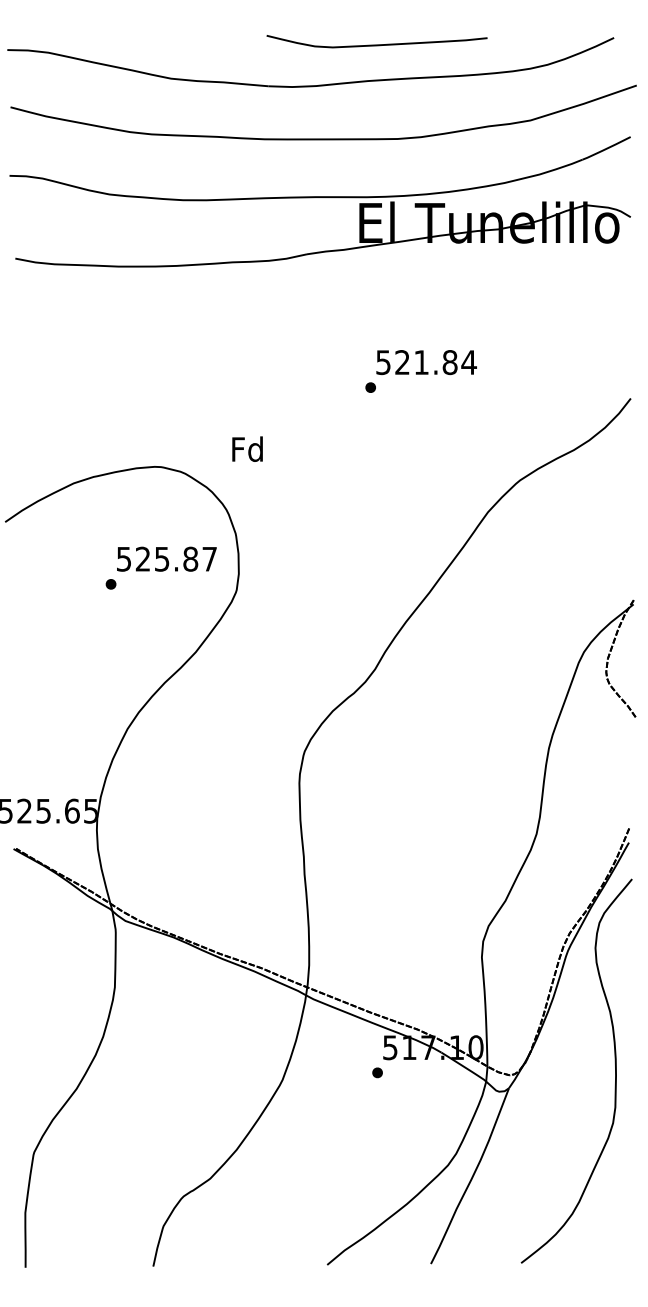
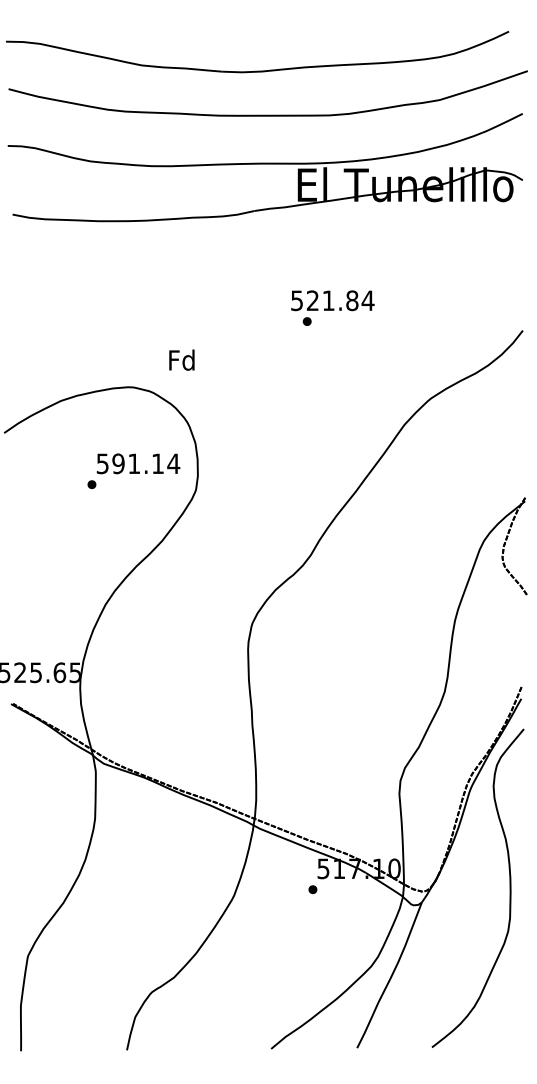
curve: (376, 44) -> (312, 37), removed
text: (426, 362) -> (332, 300), moved
text: (247, 448) -> (181, 359), moved
text: (176, 558) -> (146, 463), 525.87 -> 591.14

